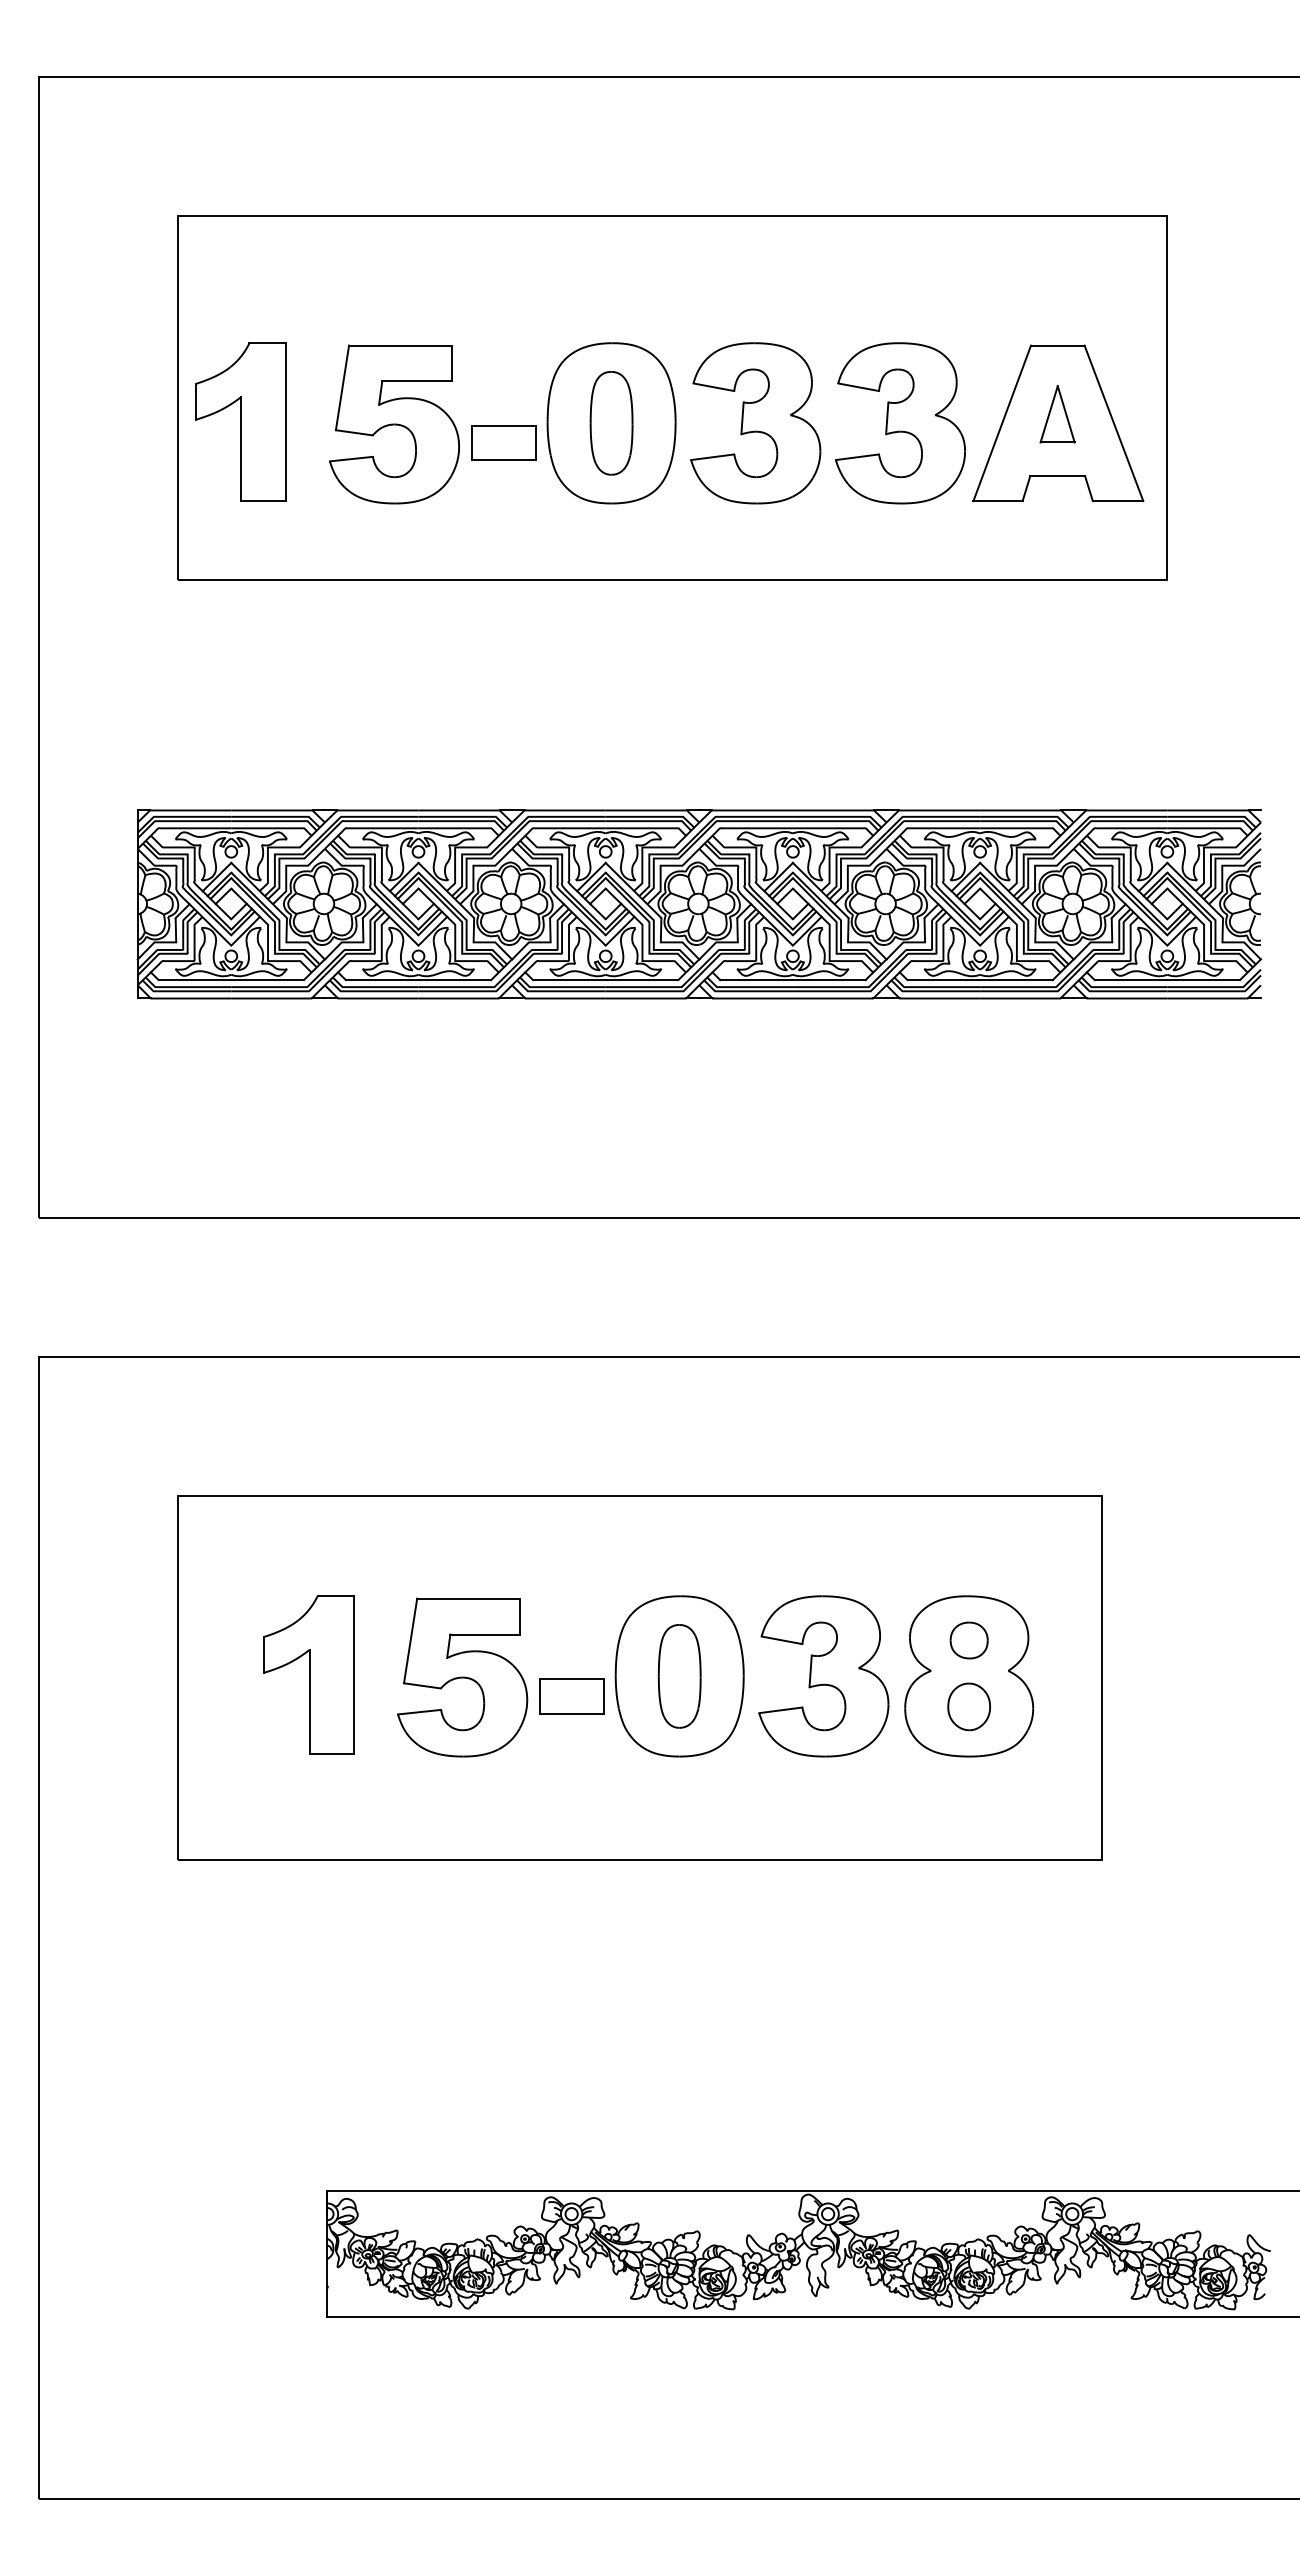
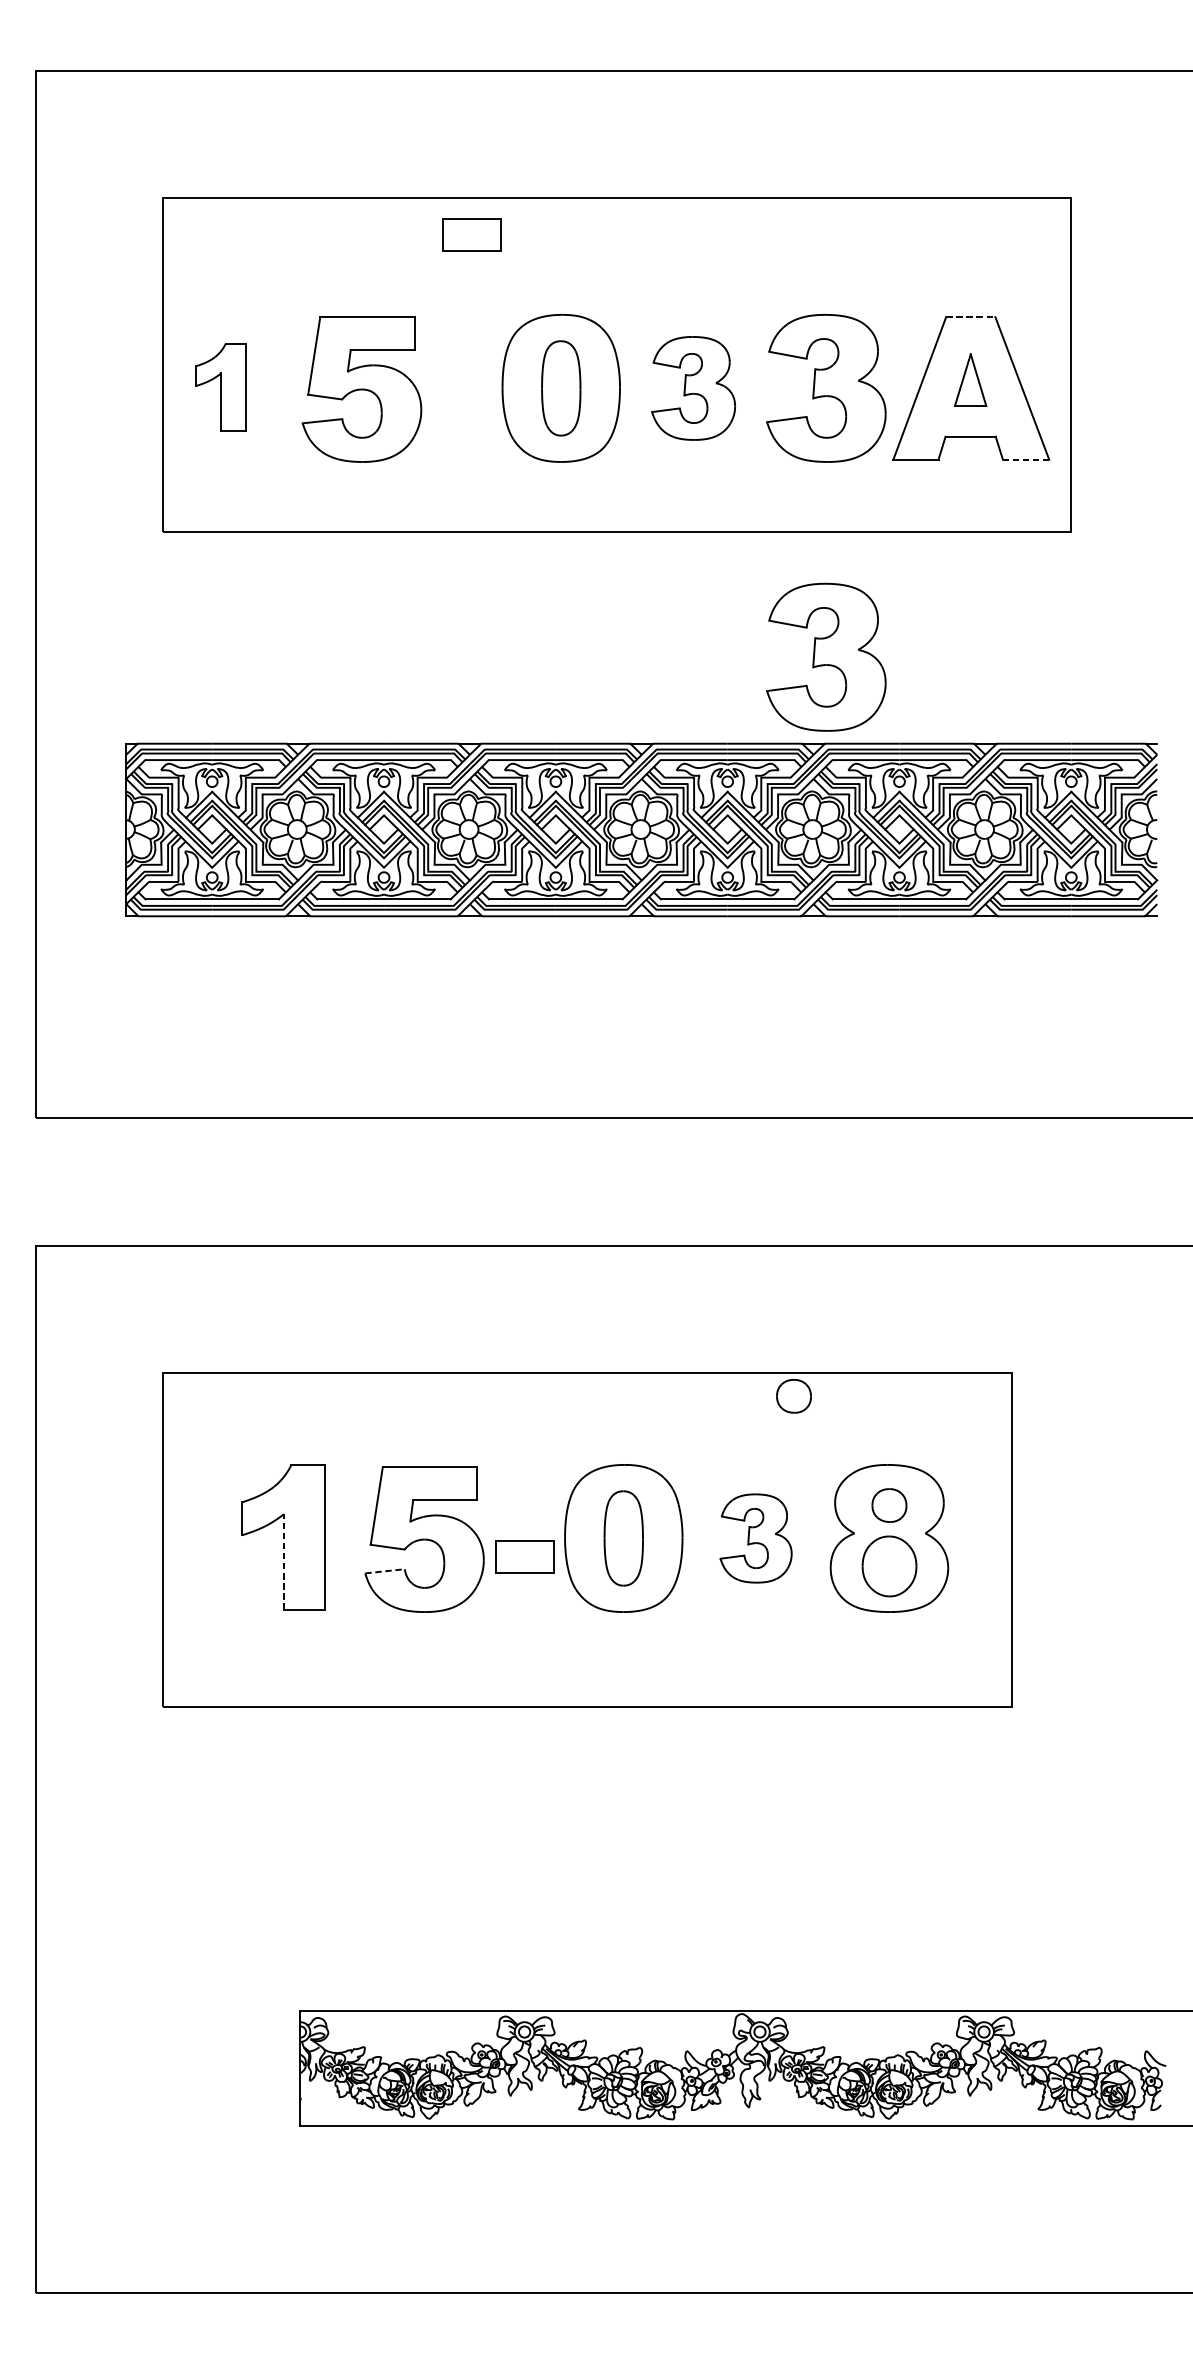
line: (1057, 345) -> (970, 316), solid -> dashed
part: (240, 421) -> (220, 386), size x0.6
part: (755, 423) -> (693, 388), size x0.7
part: (503, 442) -> (471, 234), moved
line: (1117, 501) -> (1025, 460), solid -> dashed
part: (900, 716) -> (826, 657), added
part: (864, 1521) -> (793, 1396), added
part: (823, 1676) -> (755, 1538), size x0.6
line: (309, 1701) -> (283, 1561), solid -> dashed
part: (968, 1706) -> (888, 1566), size x1.4
line: (419, 1712) -> (384, 1571), solid -> dashed

